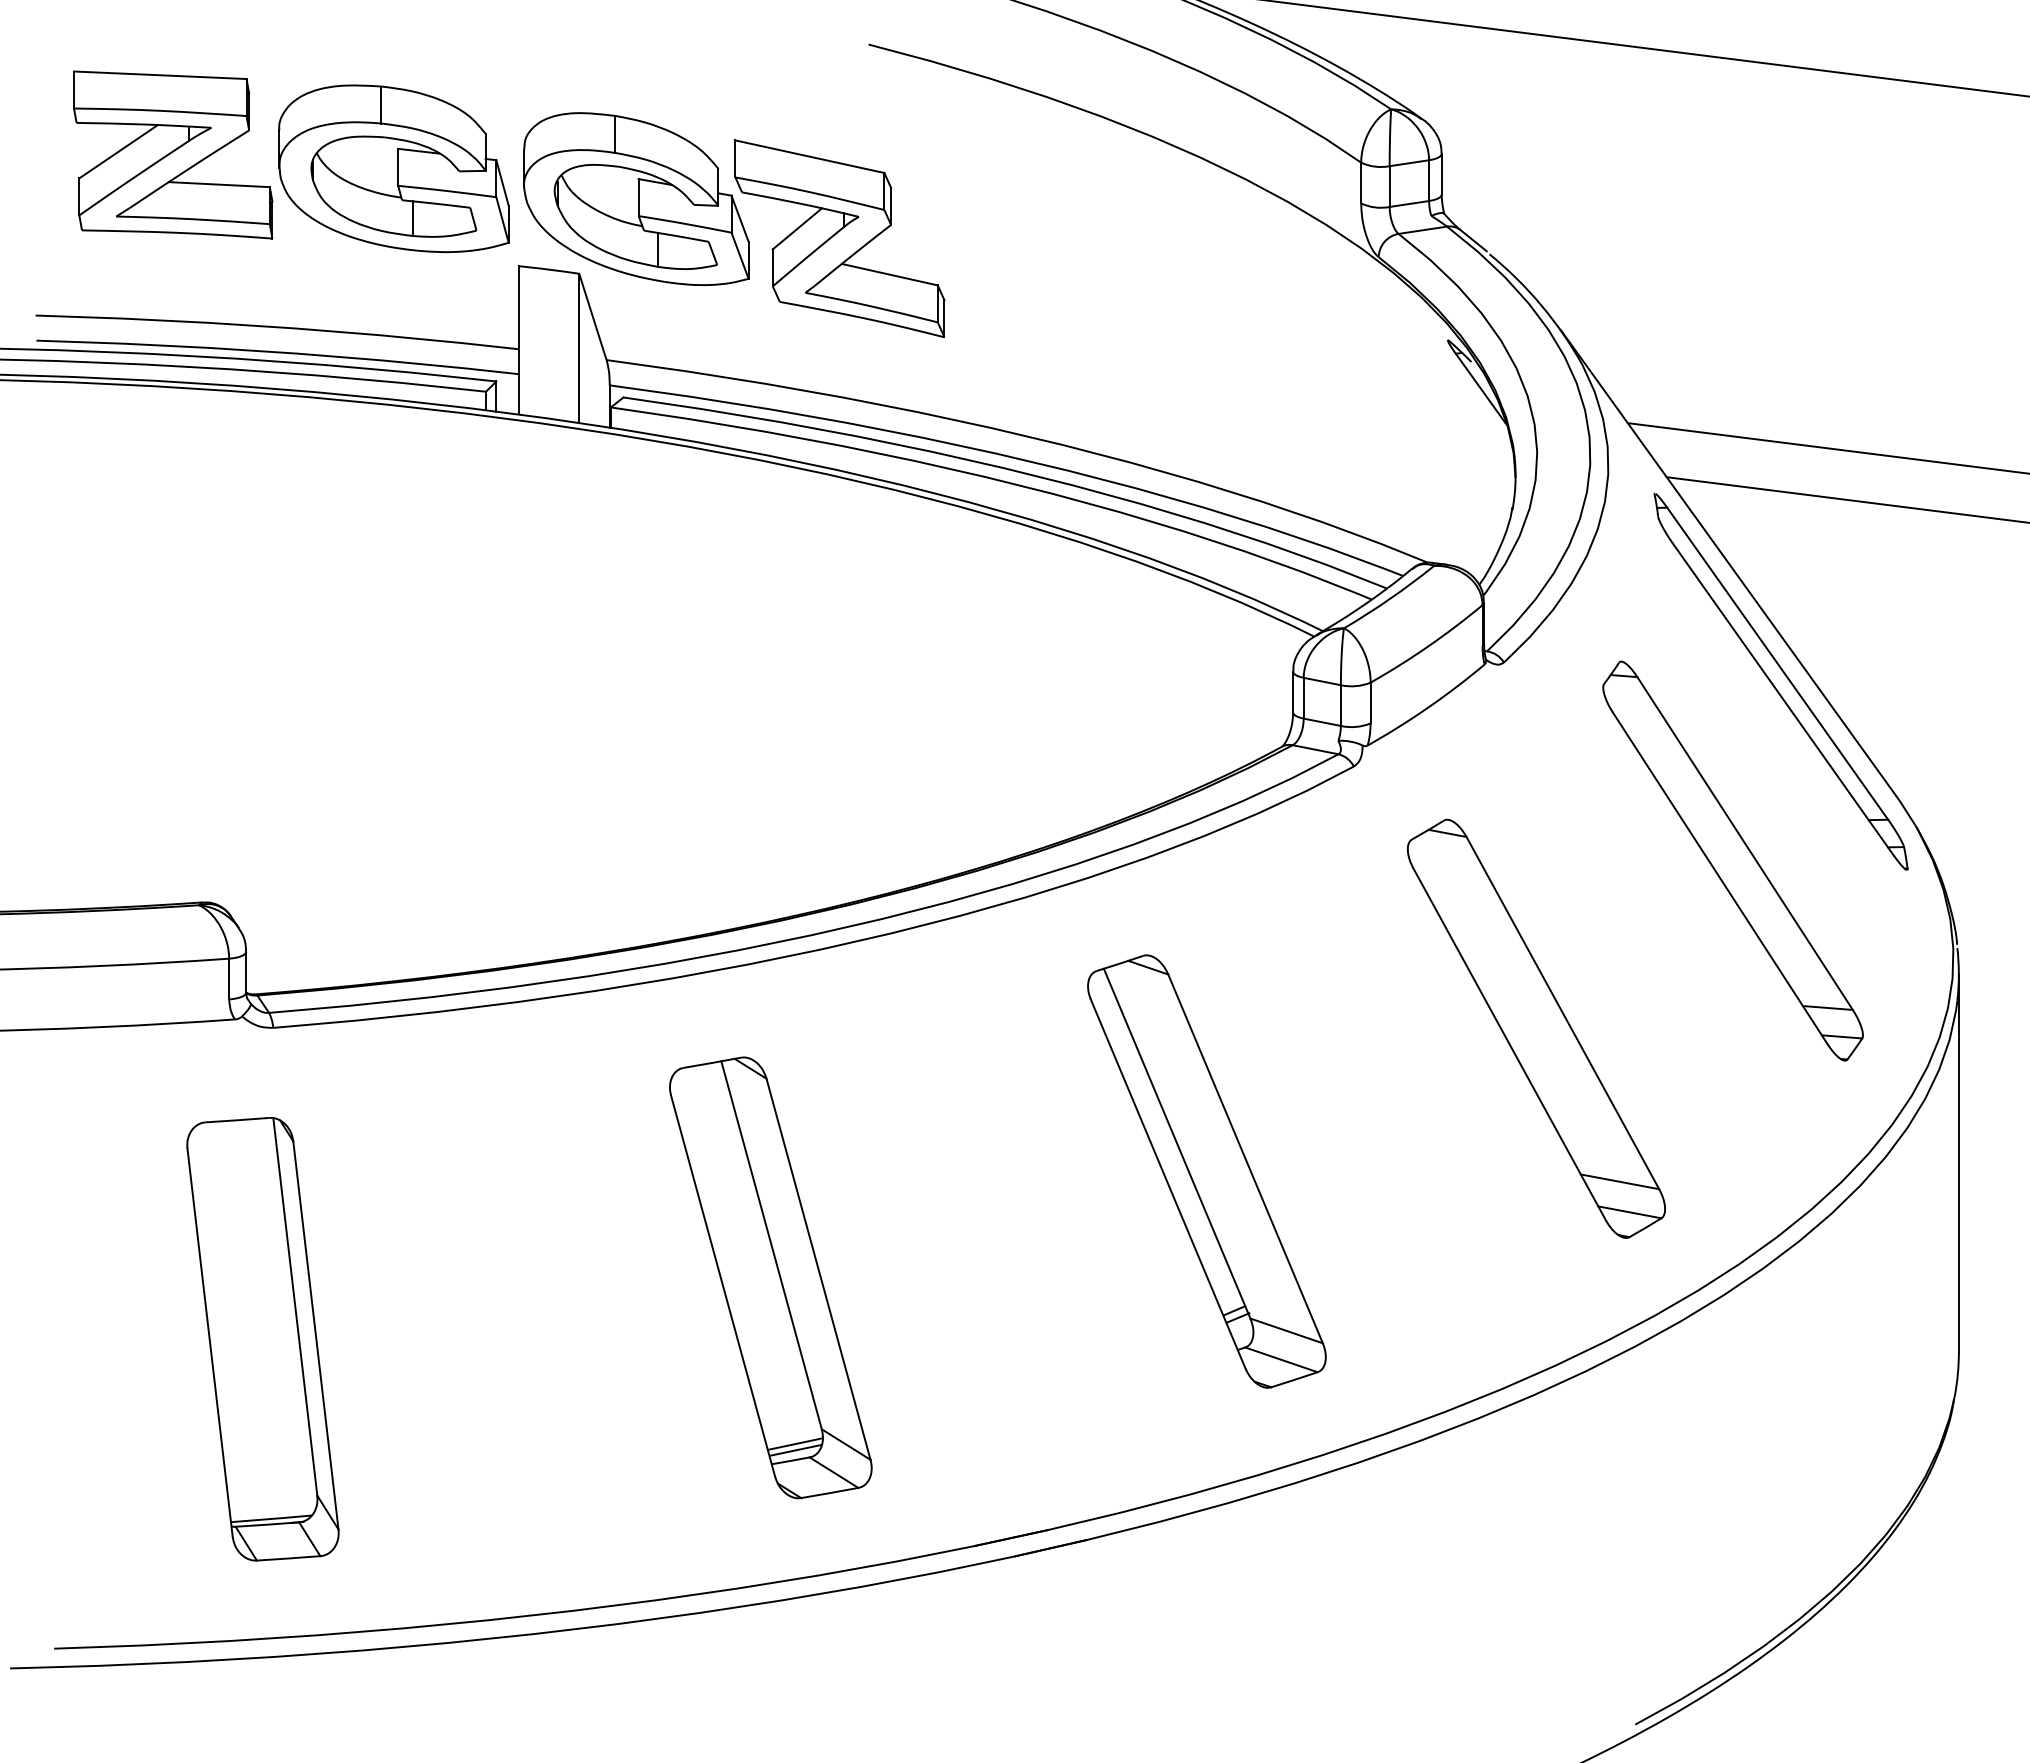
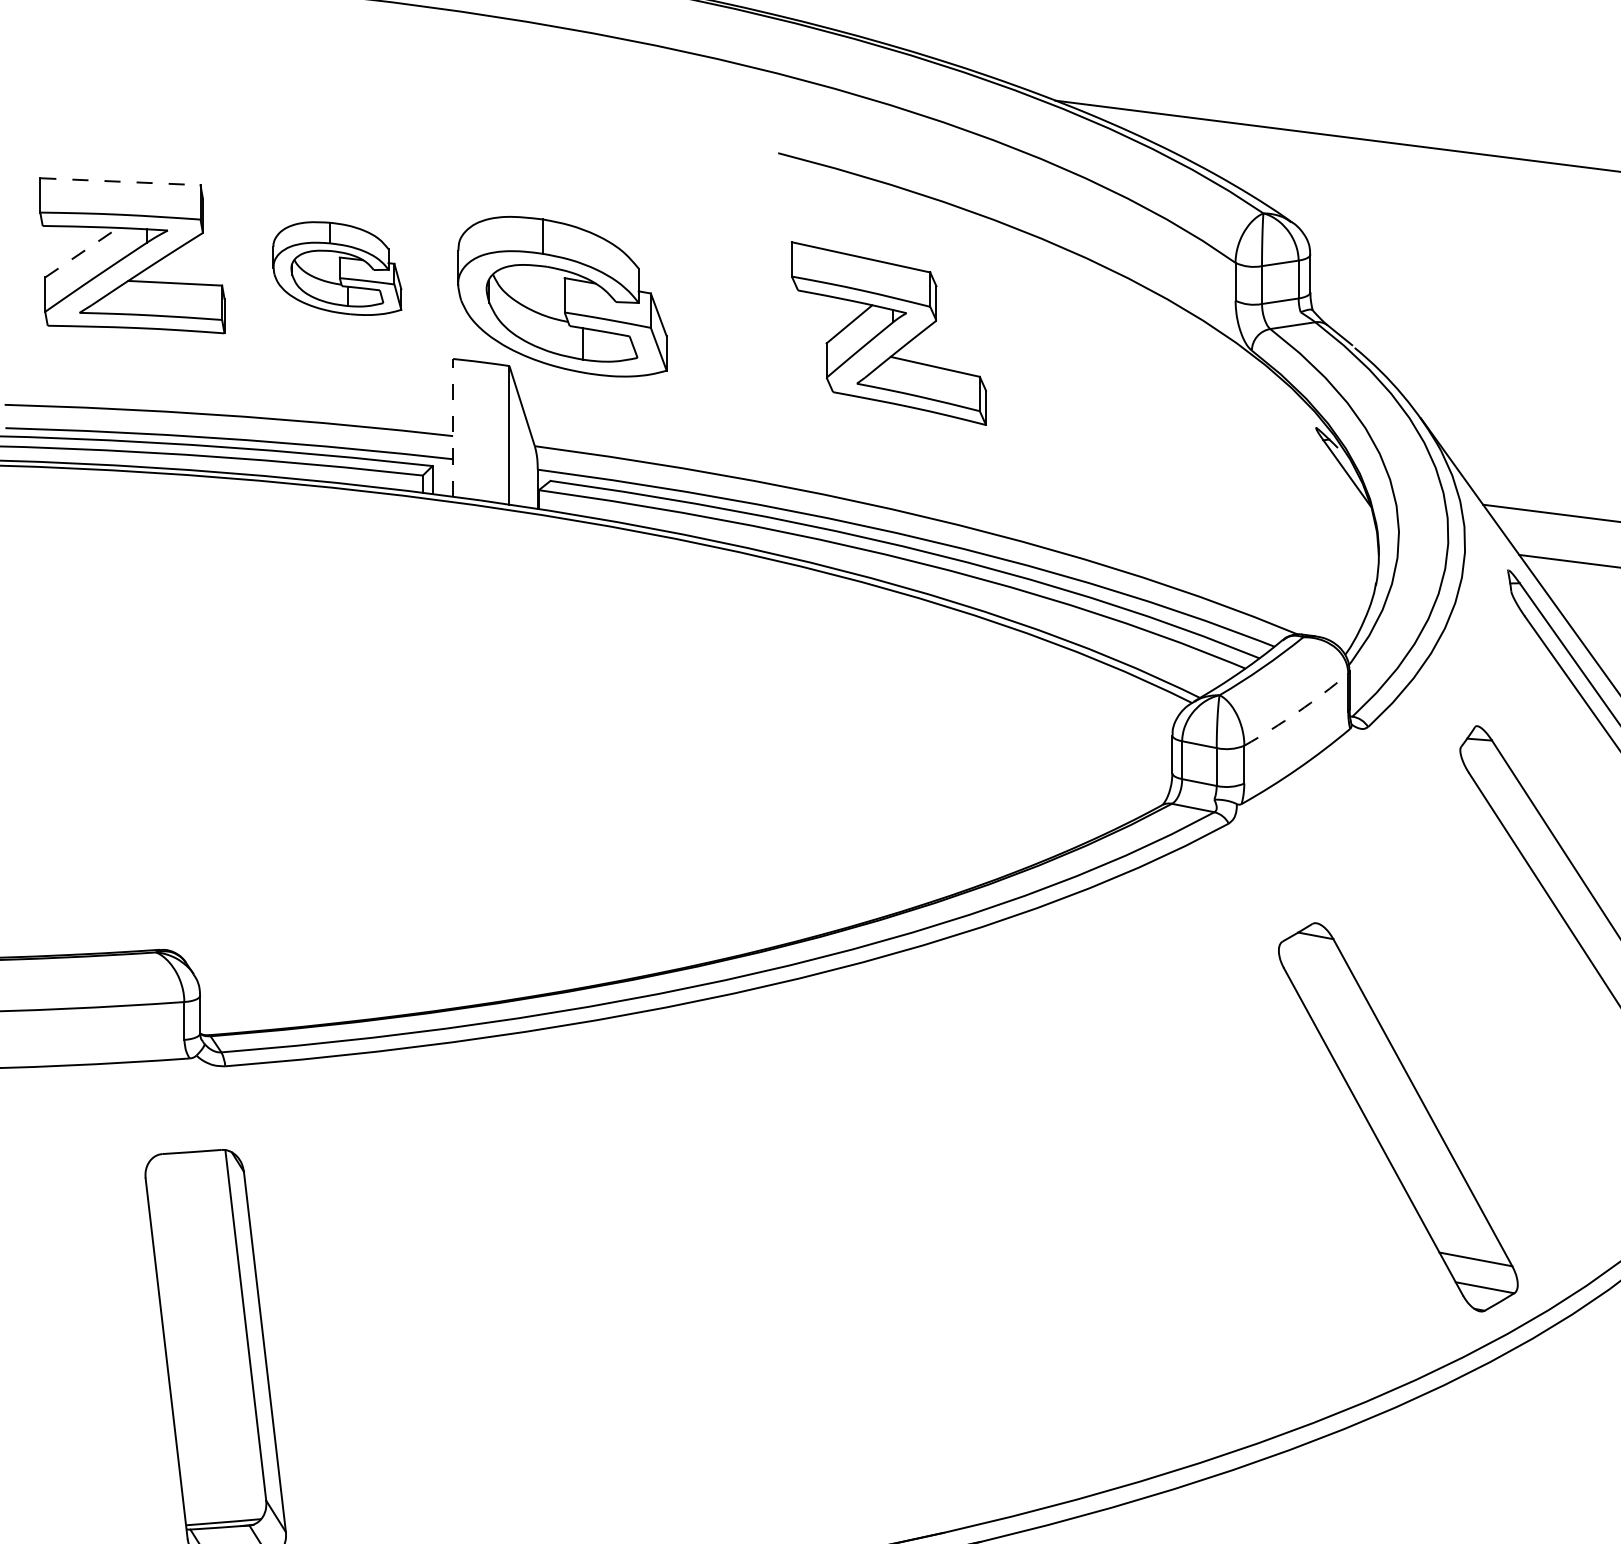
line: (160, 75) -> (120, 181), solid -> dashed
line: (119, 151) -> (82, 252), solid -> dashed
part: (393, 168) -> (336, 268), size x0.6
part: (839, 238) -> (888, 333), moved
line: (518, 339) -> (453, 427), solid -> dashed
arc: (1428, 646) -> (1298, 712), solid -> dashed
part: (1536, 1028) -> (1398, 1117), moved
part: (1206, 1171) -> (1091, 1199), removed
part: (770, 1277) -> (687, 1298), removed

